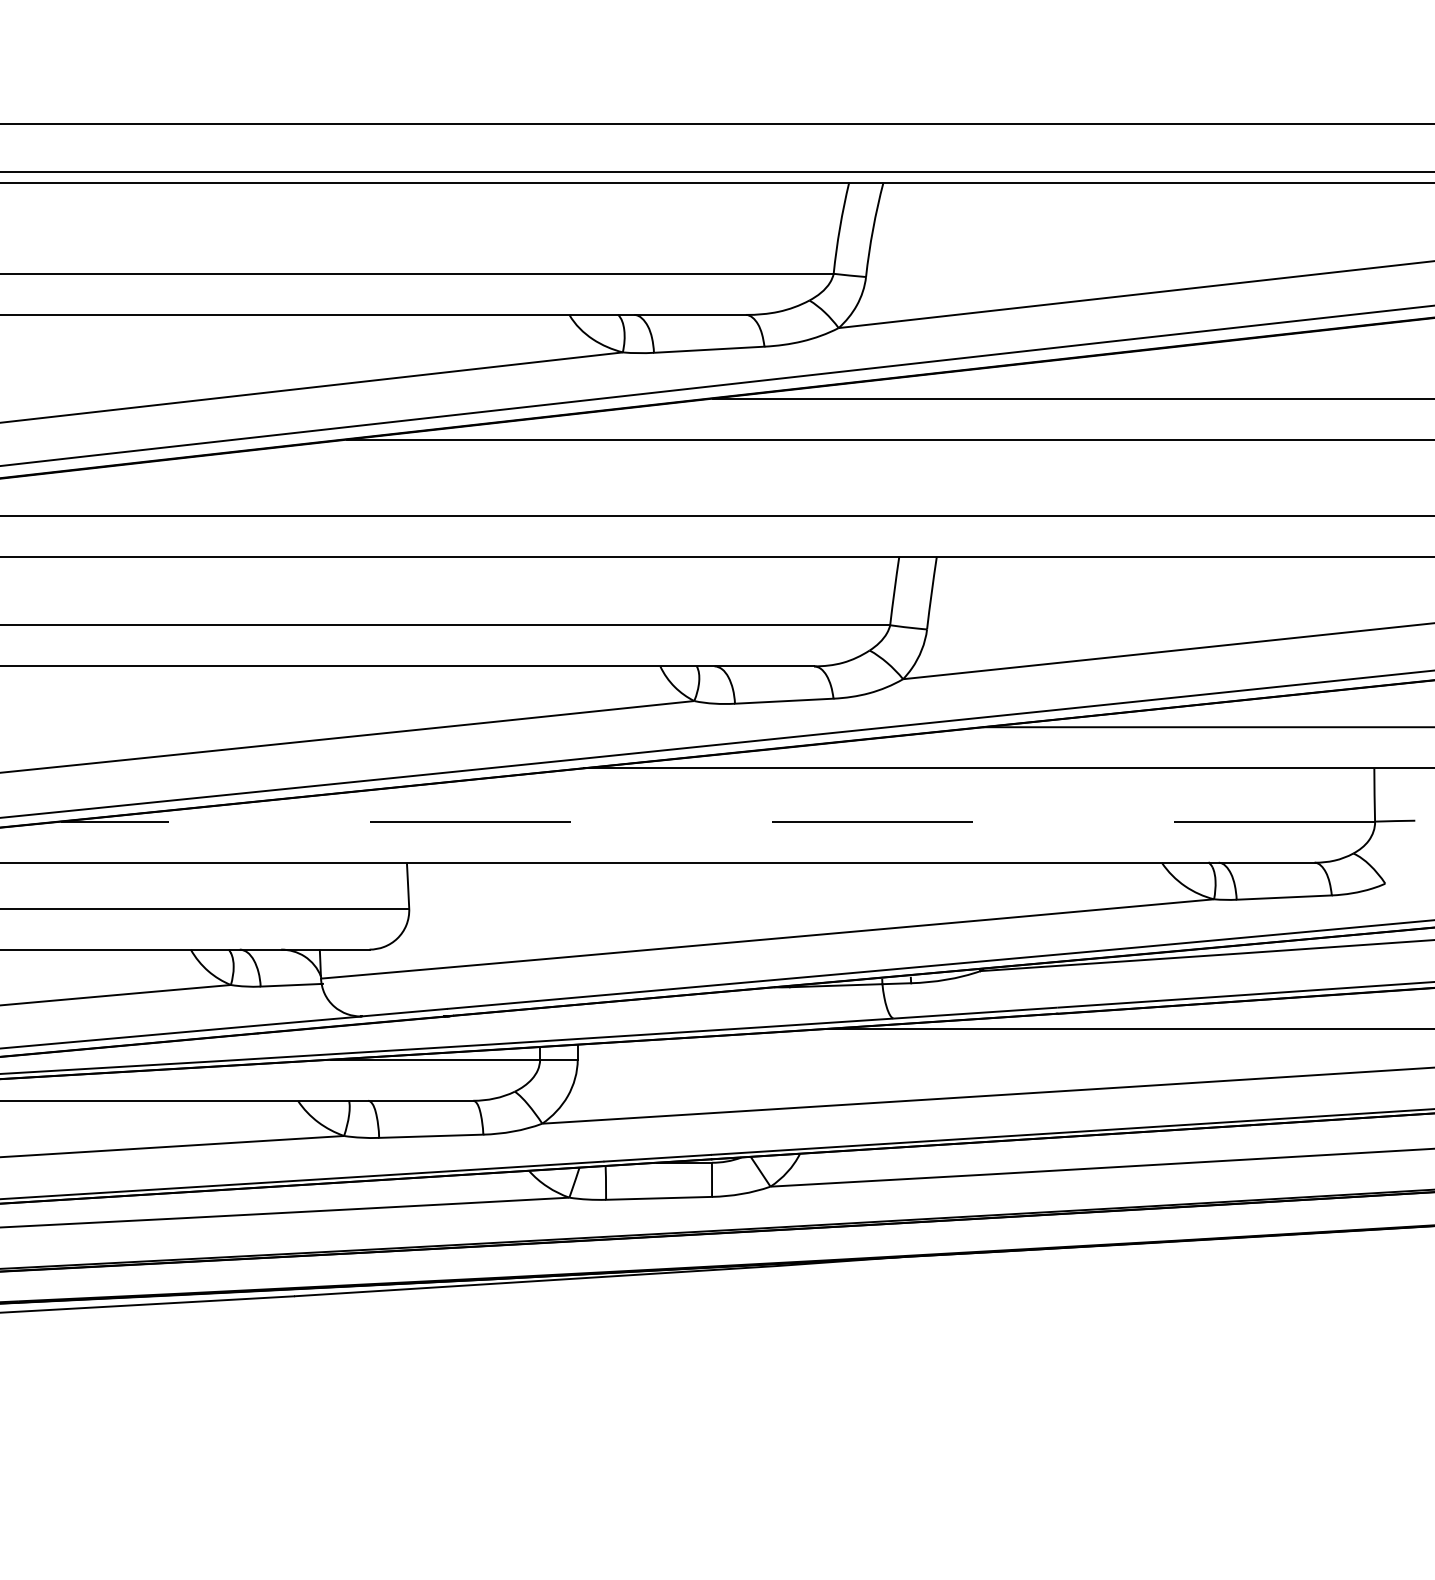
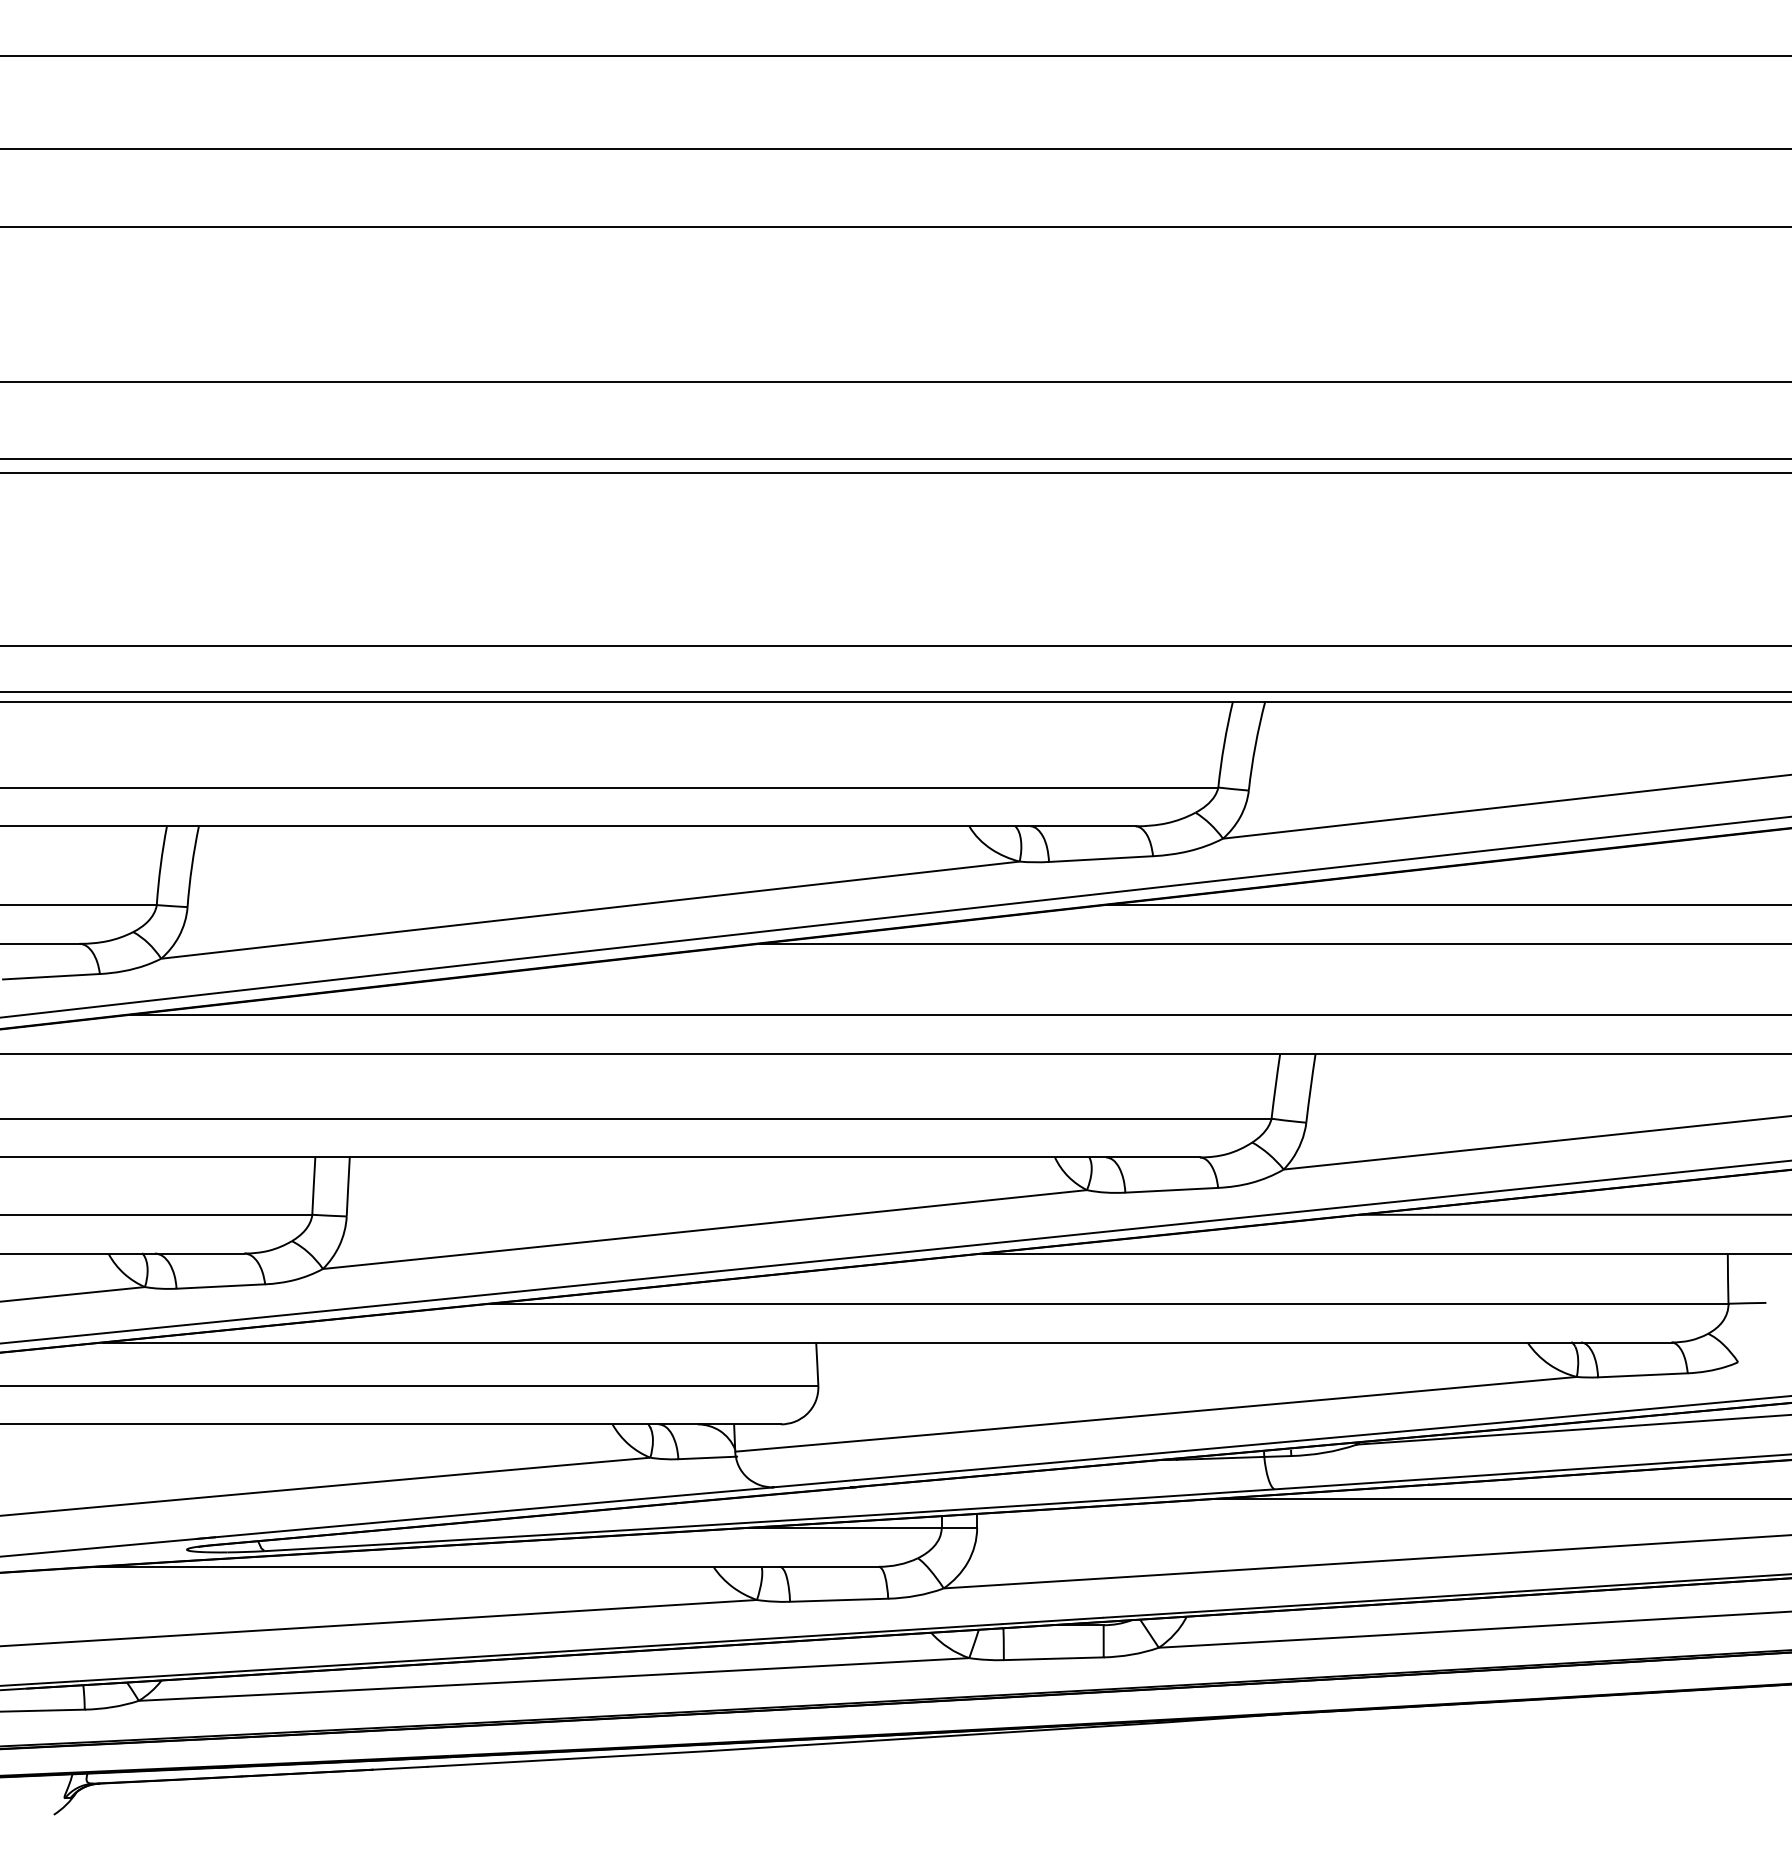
line: (718, 821) -> (1109, 1303), dashed -> solid

